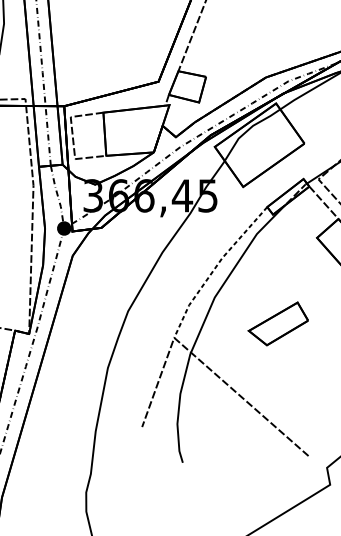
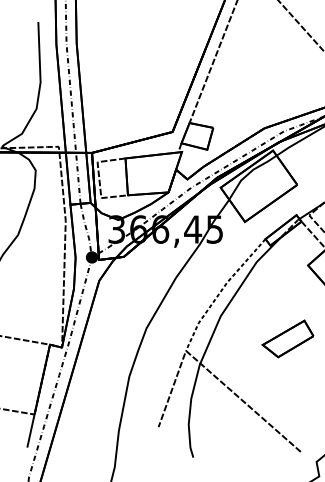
part: (277, 323) -> (287, 338), moved

